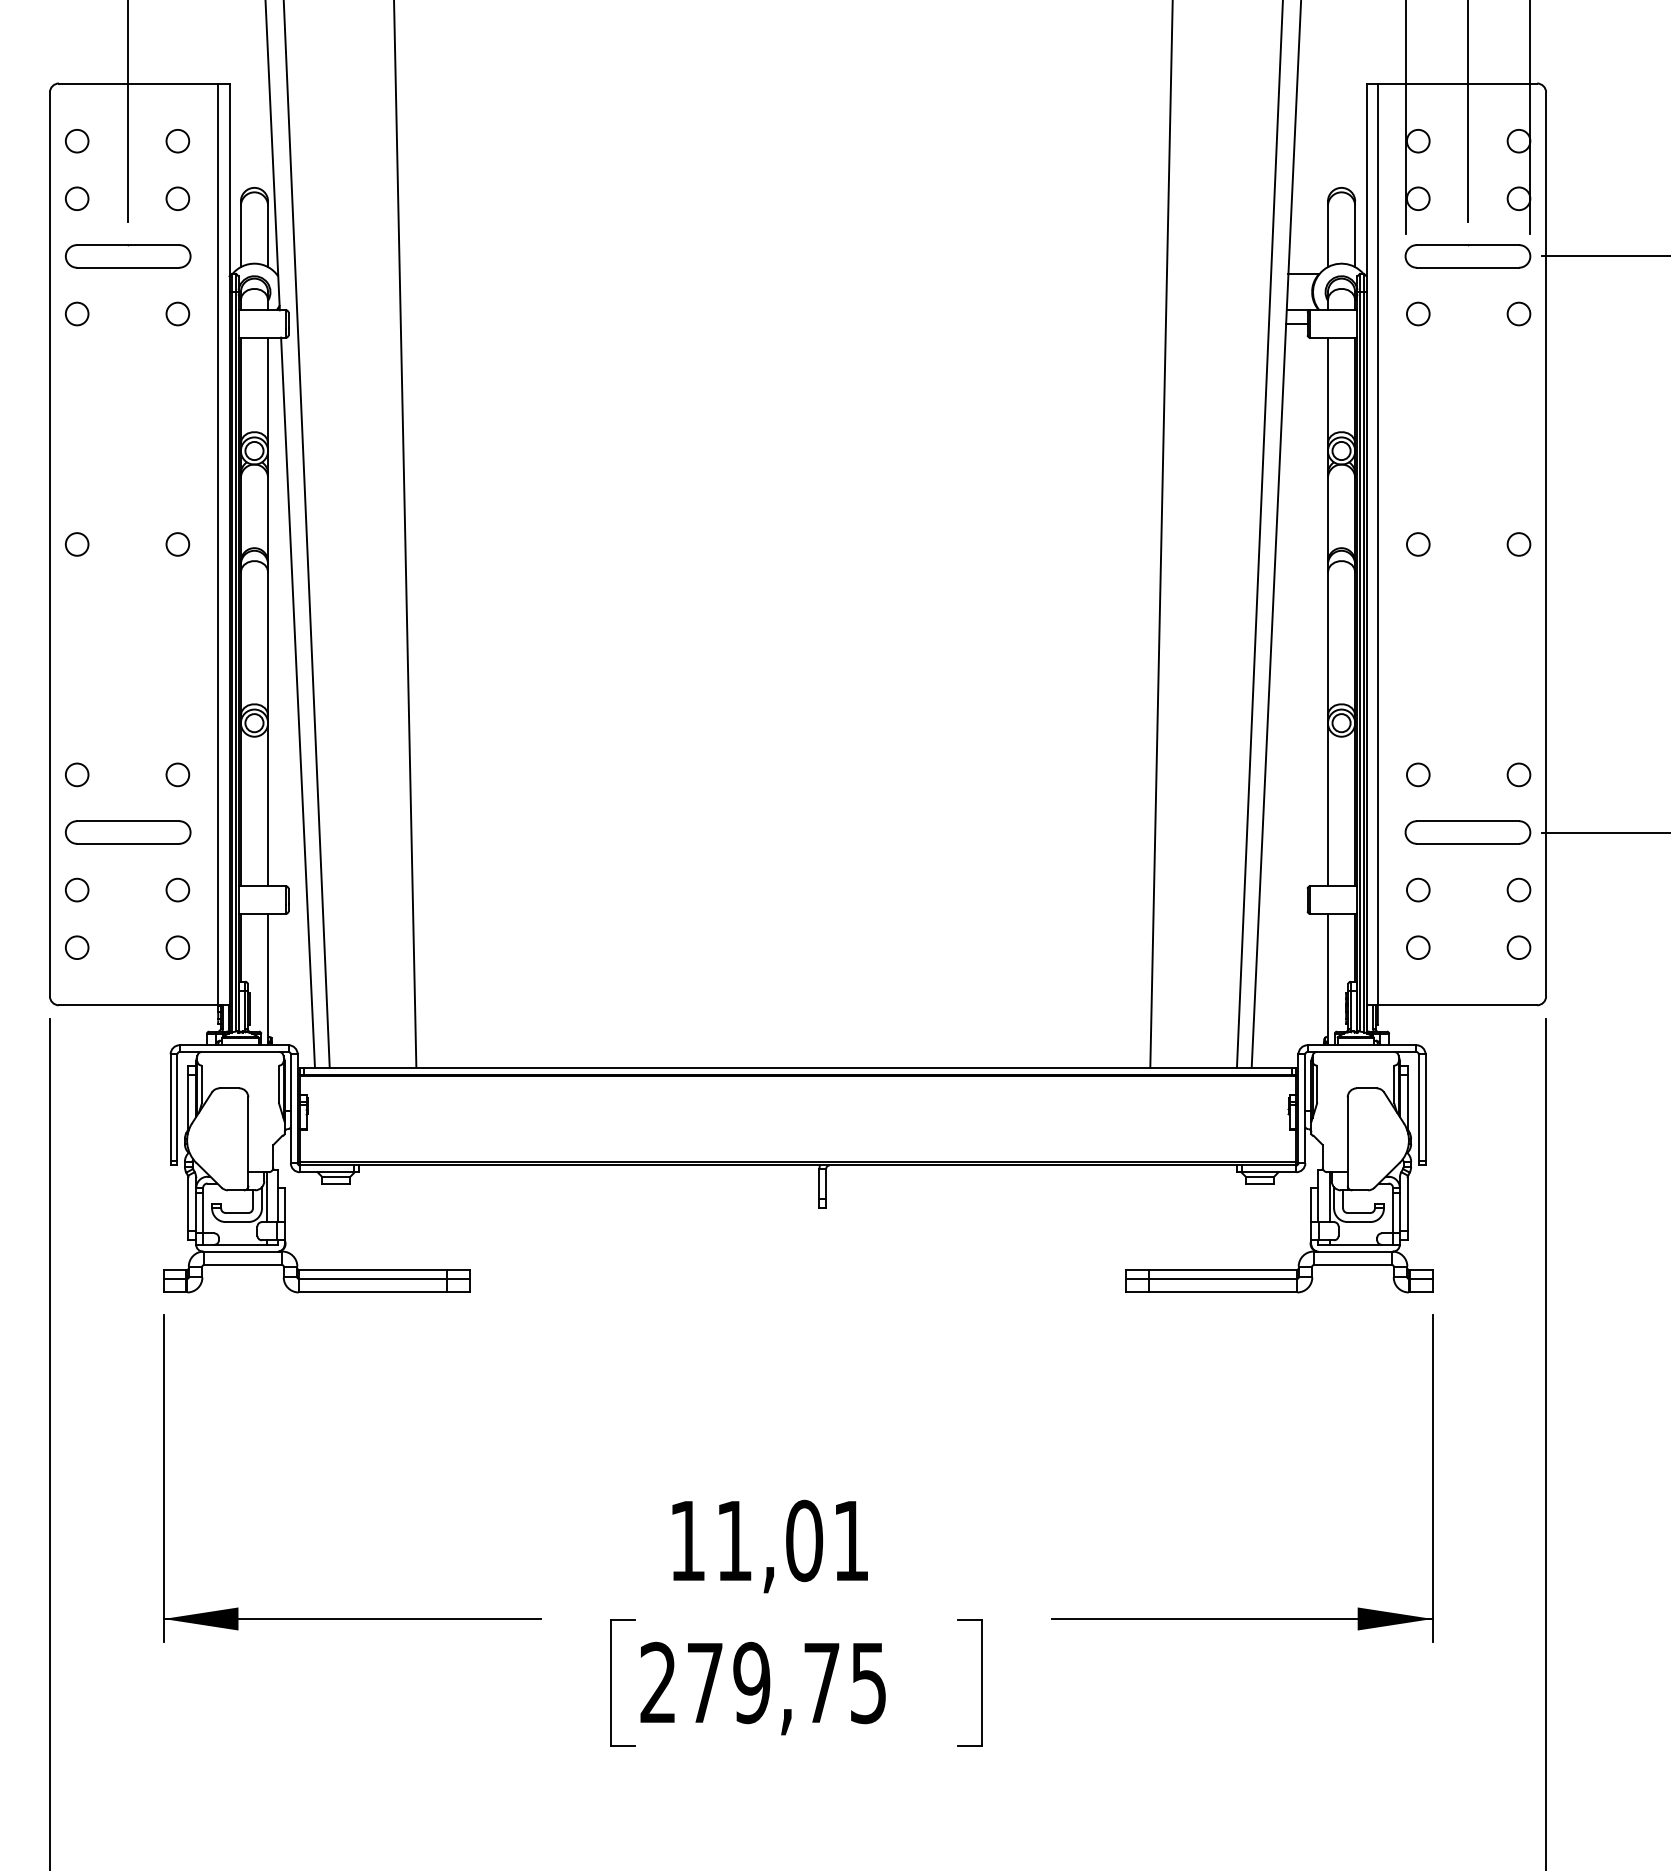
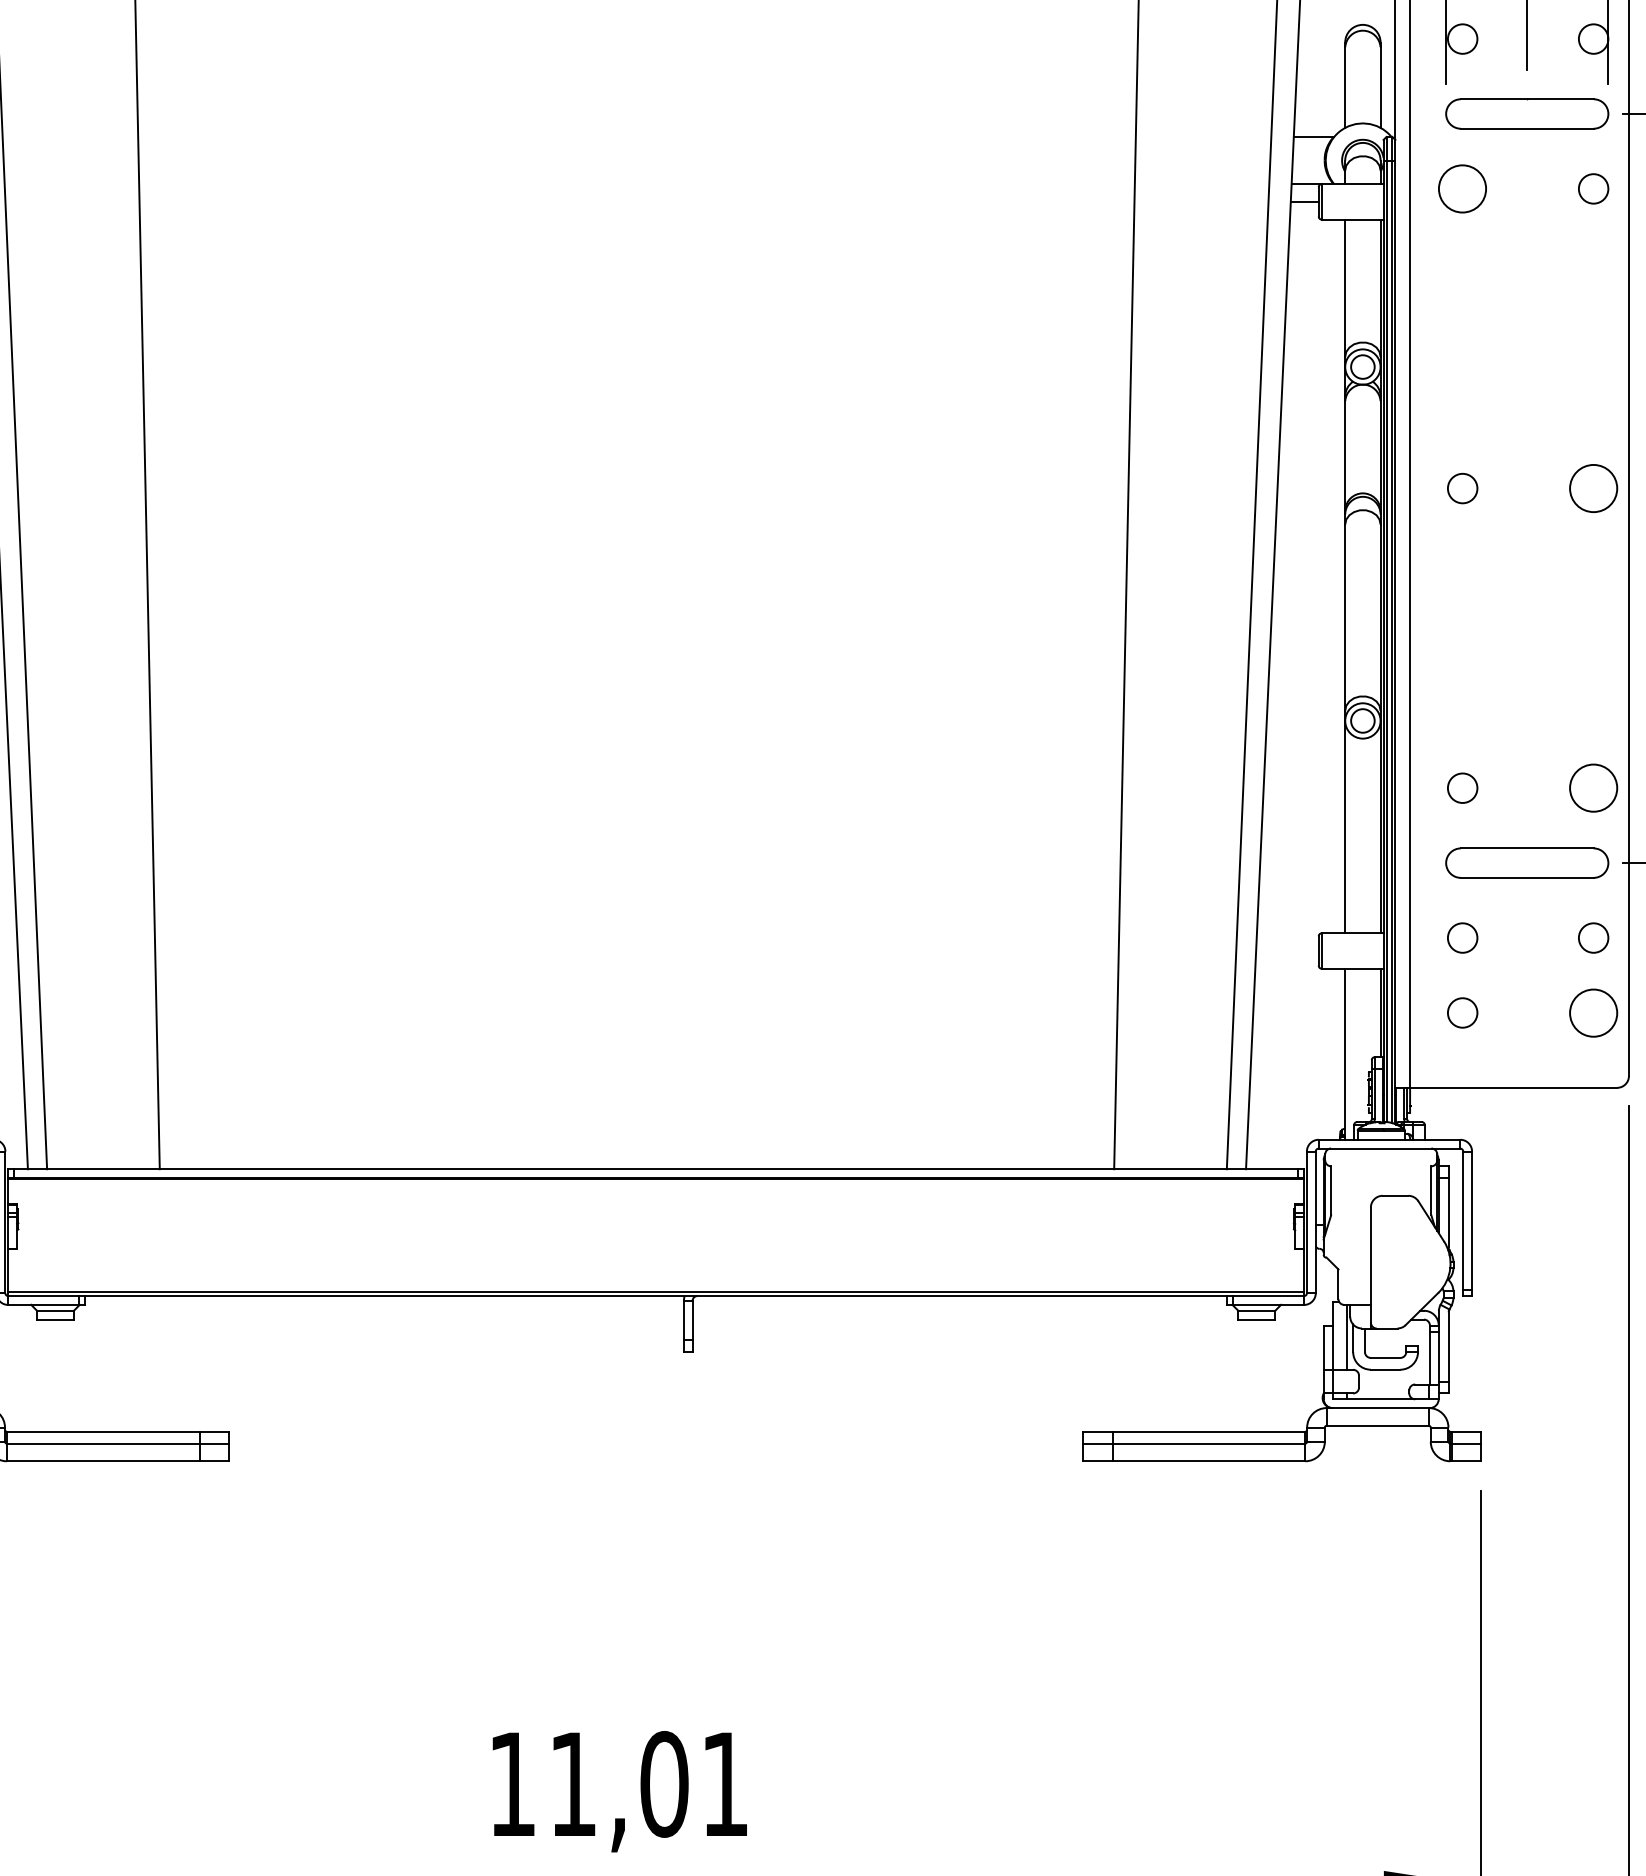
circle: (1418, 313) -> (1462, 188), size x1.6
circle: (1518, 544) -> (1592, 488), size x1.6
circle: (1518, 774) -> (1592, 787), size x1.6
circle: (1518, 947) -> (1592, 1012), size x1.6

